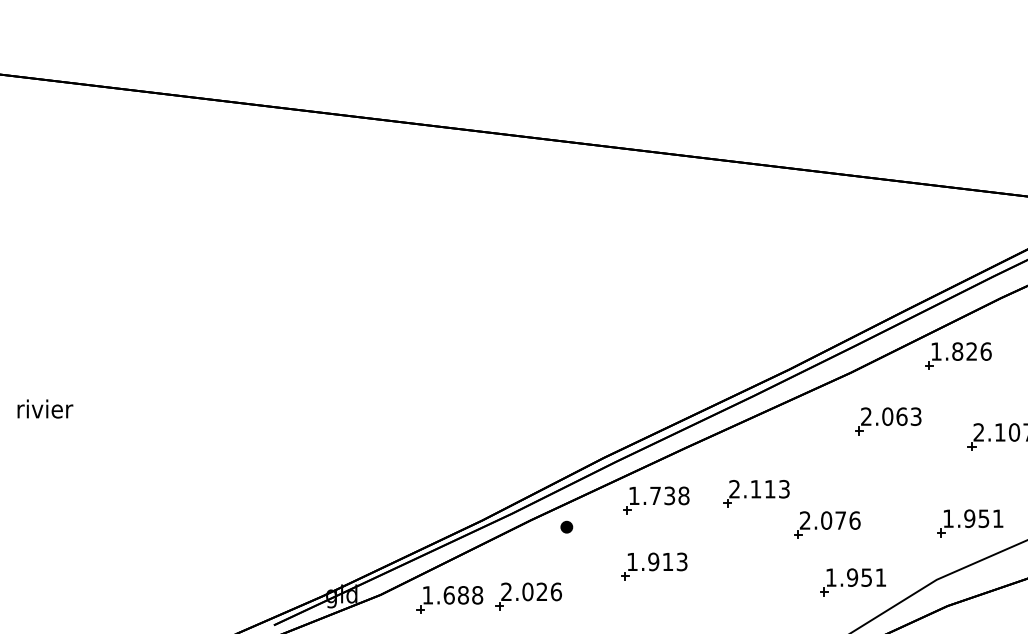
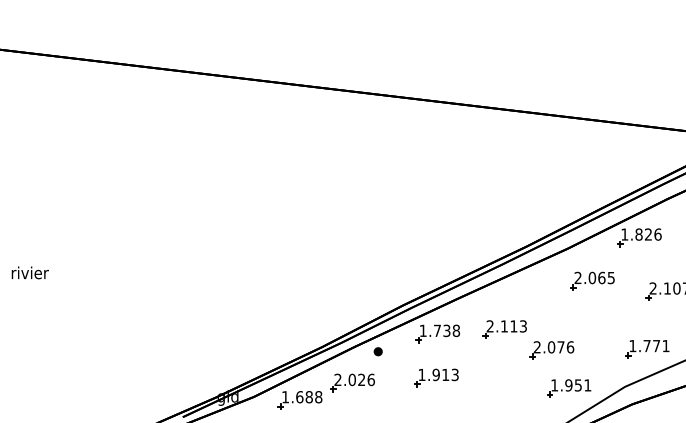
text: (916, 415) -> (611, 277), 2.063 -> 2.065
text: (976, 517) -> (651, 345), 1.951 -> 1.771
part: (528, 595) -> (352, 382), moved

